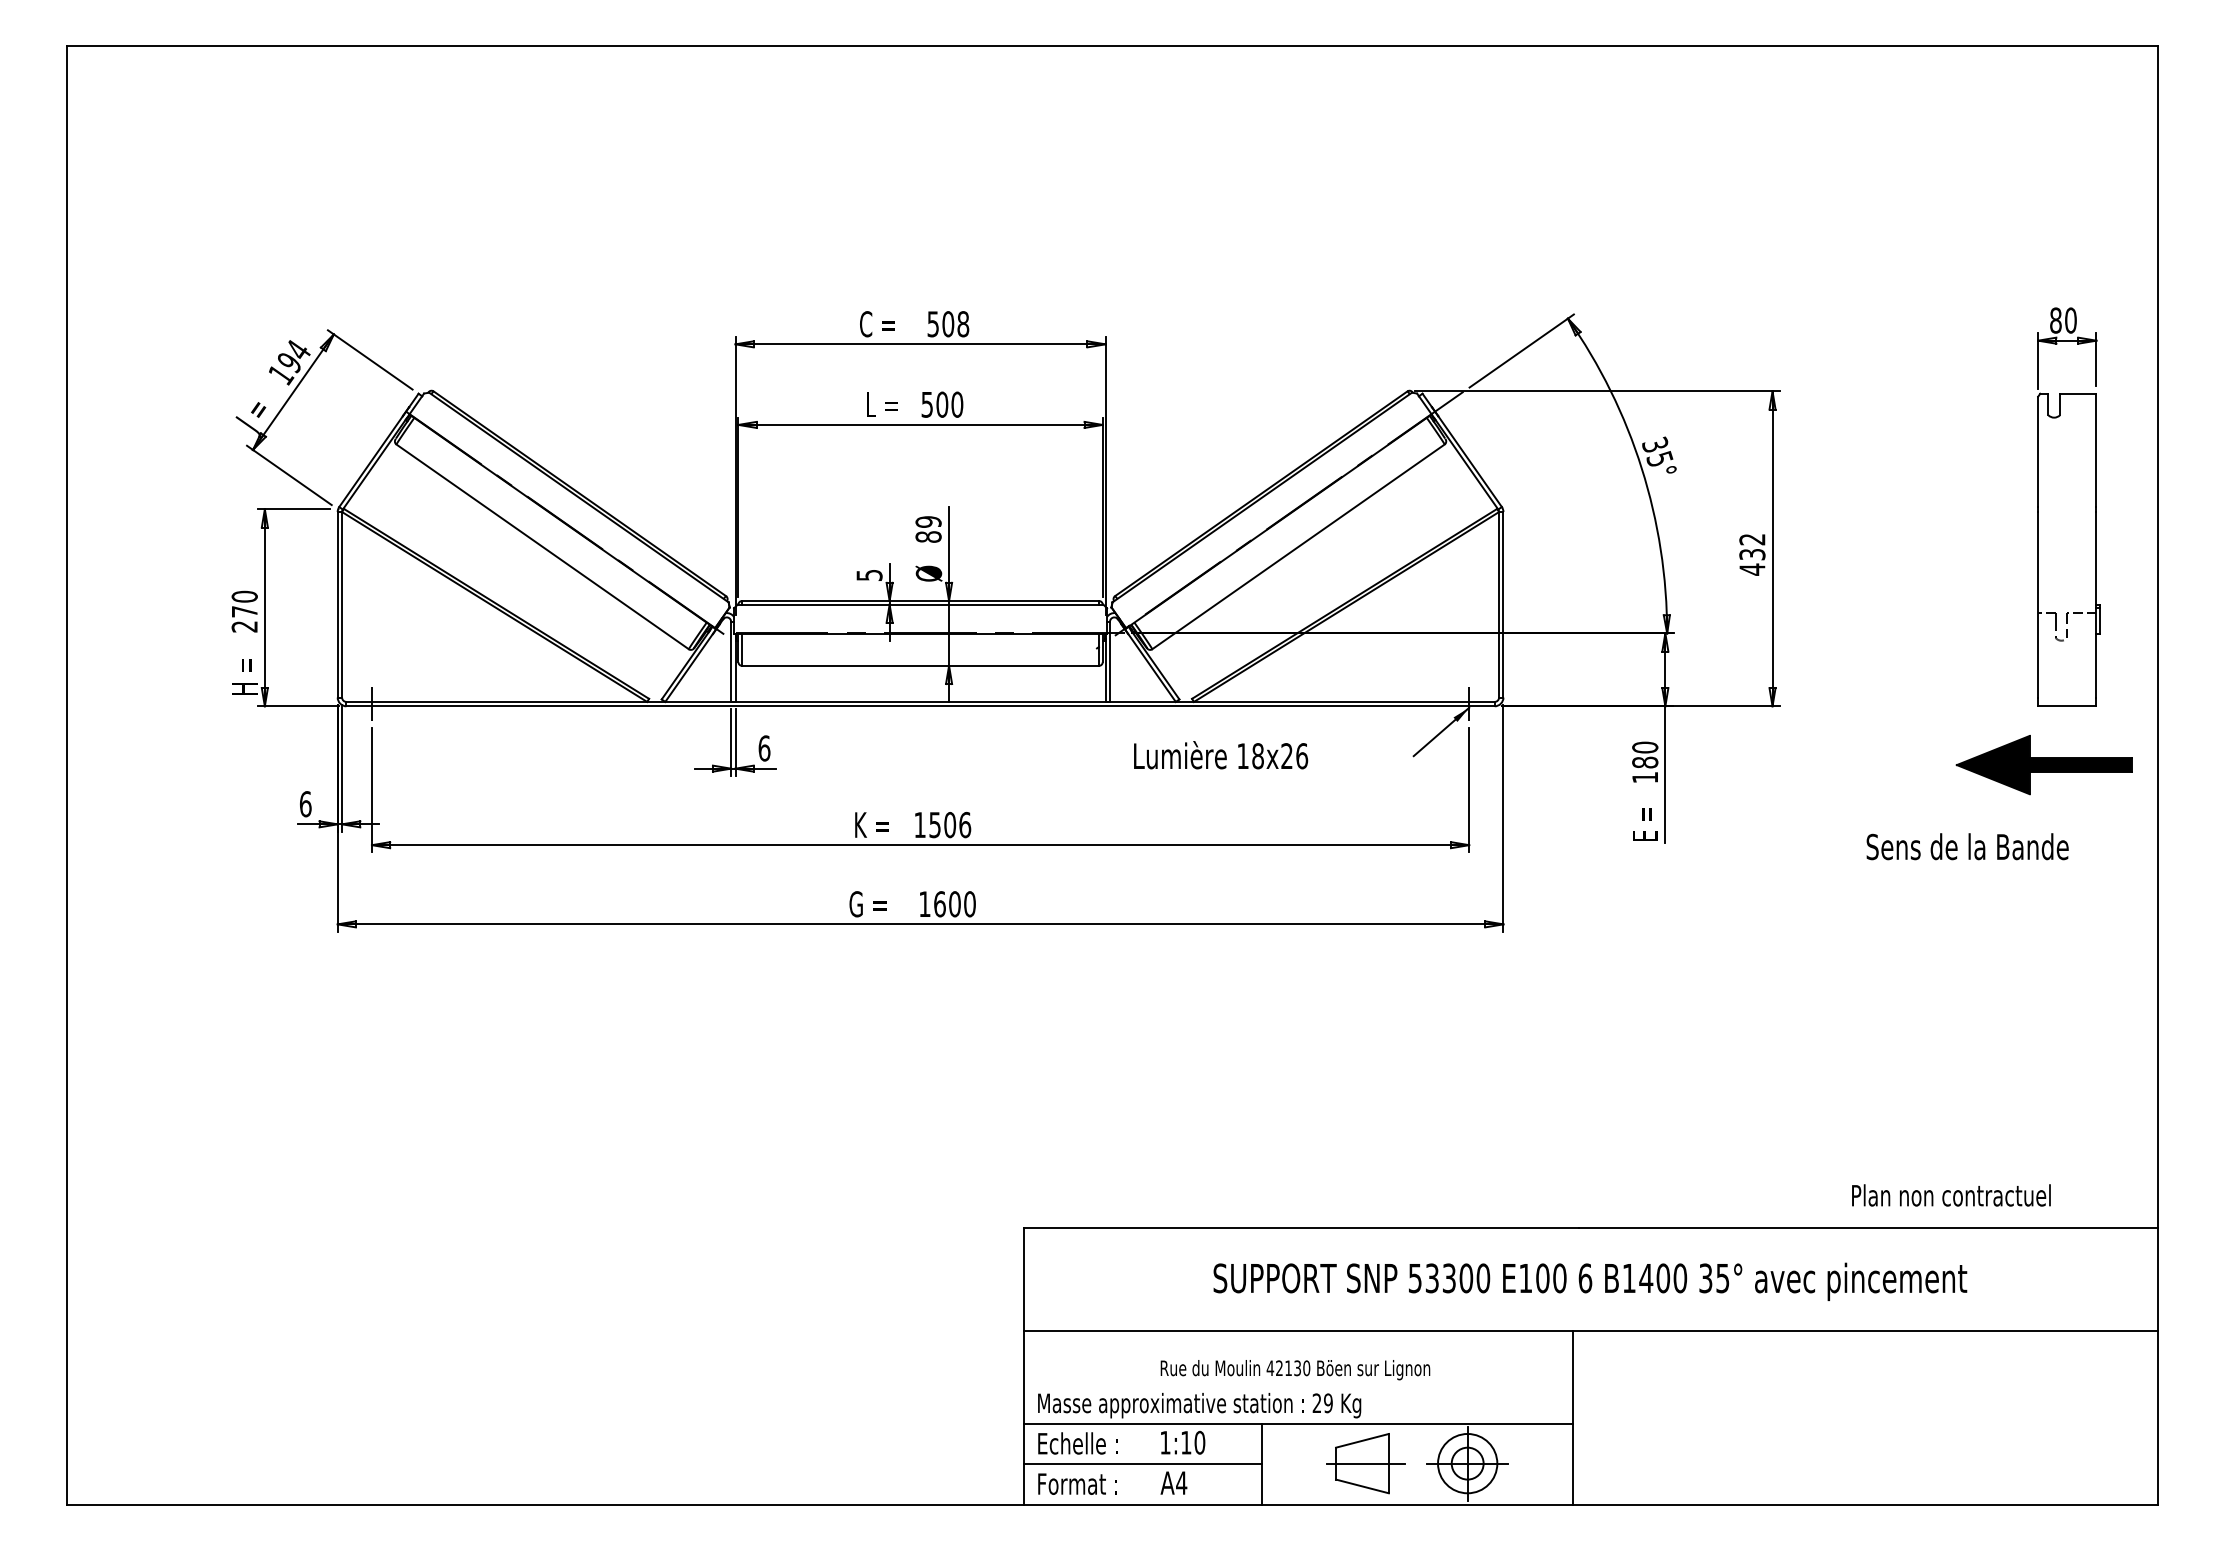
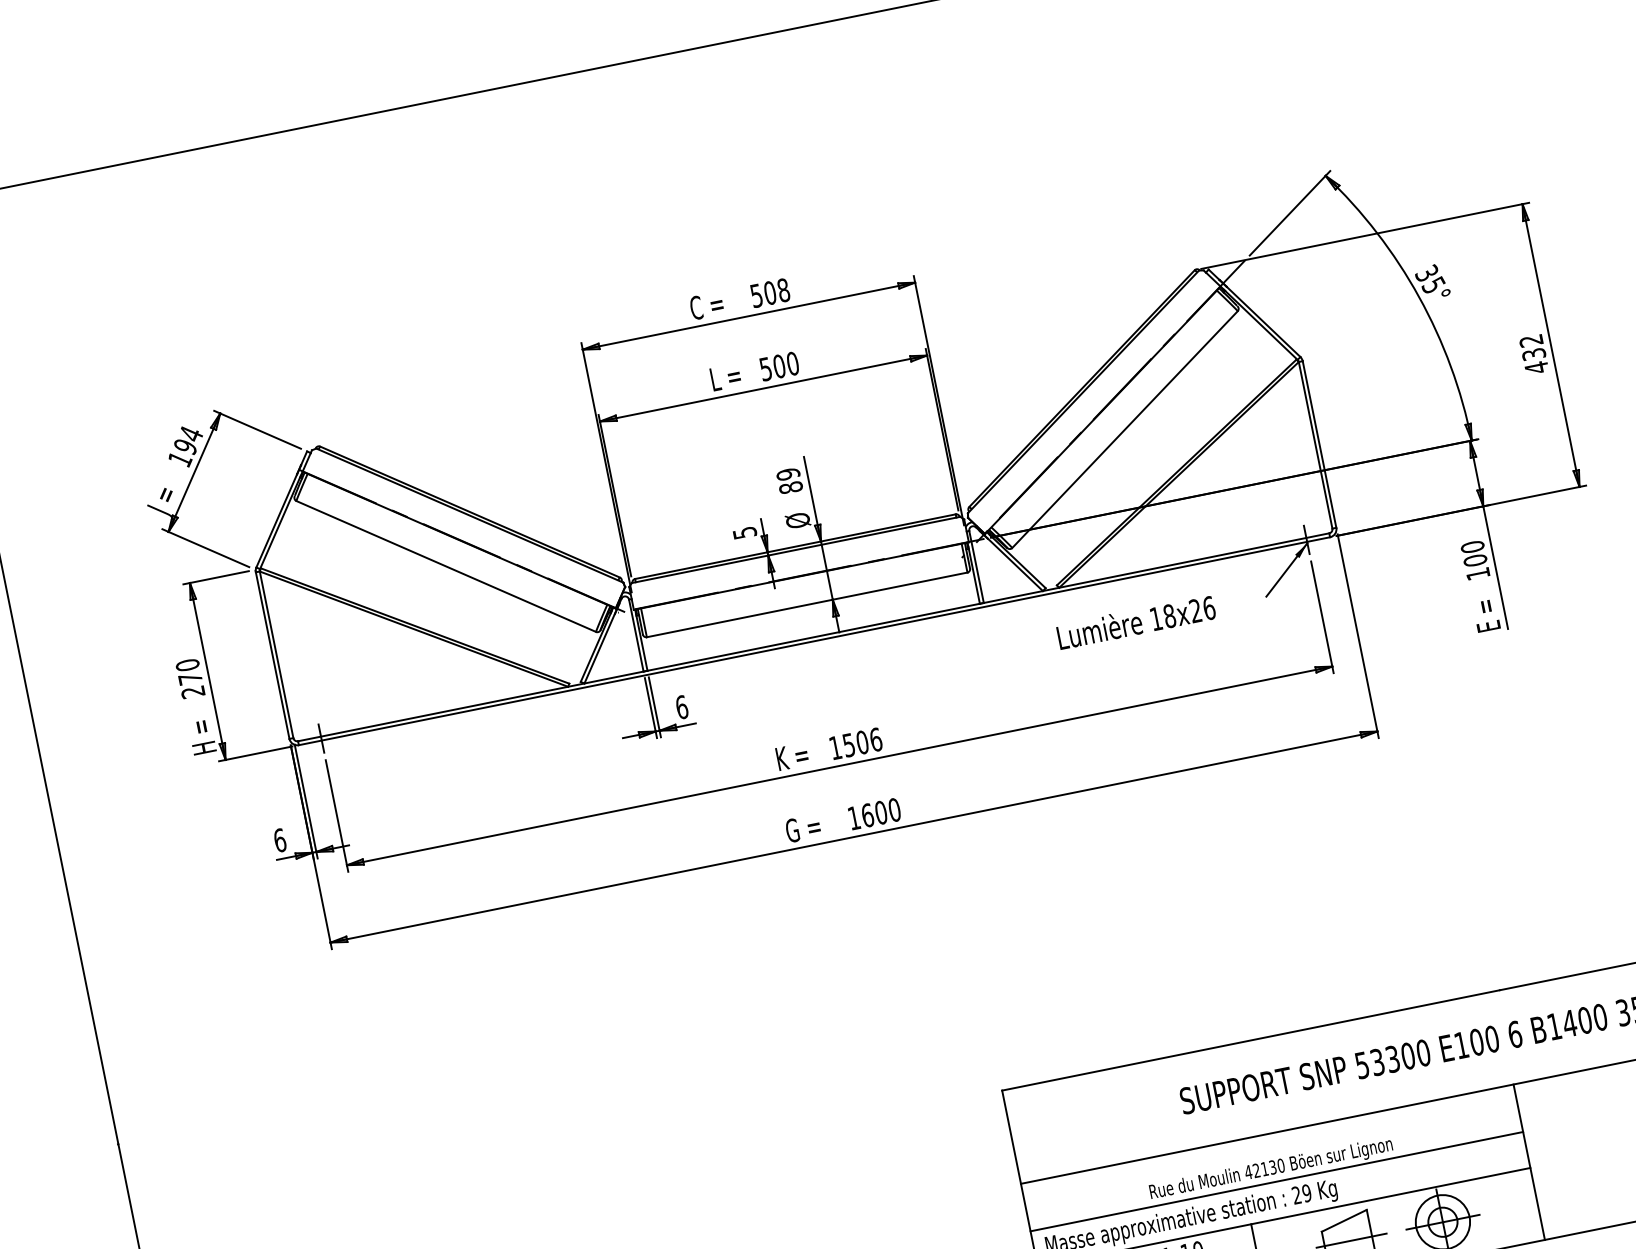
text: (1221, 755) -> (1136, 622), moved
text: (1644, 762) -> (1474, 560), 180 -> 100
line: (1298, 1384) -> (1276, 1181), added

